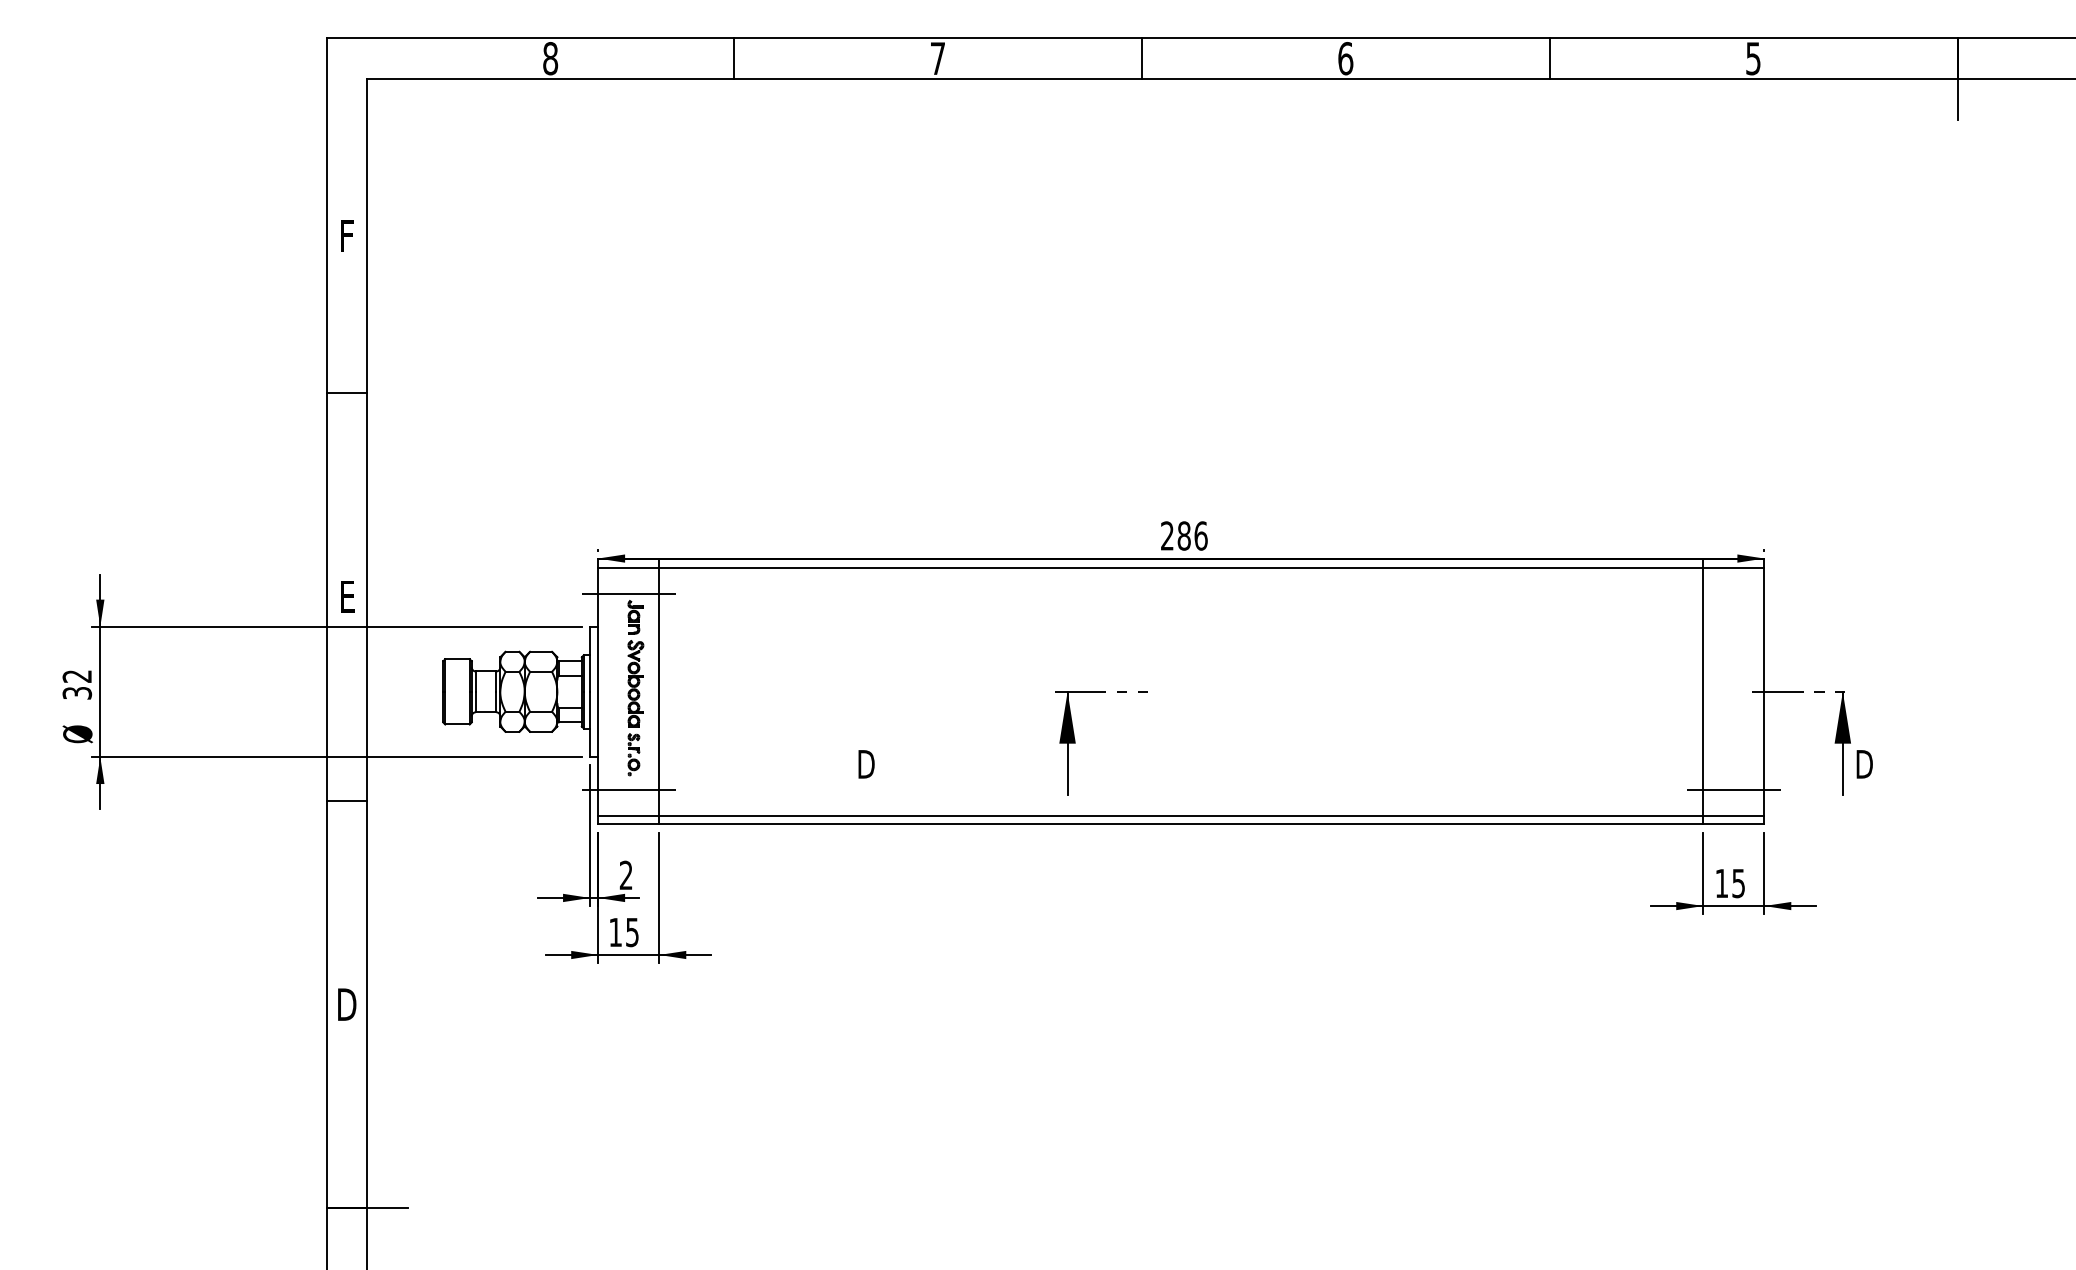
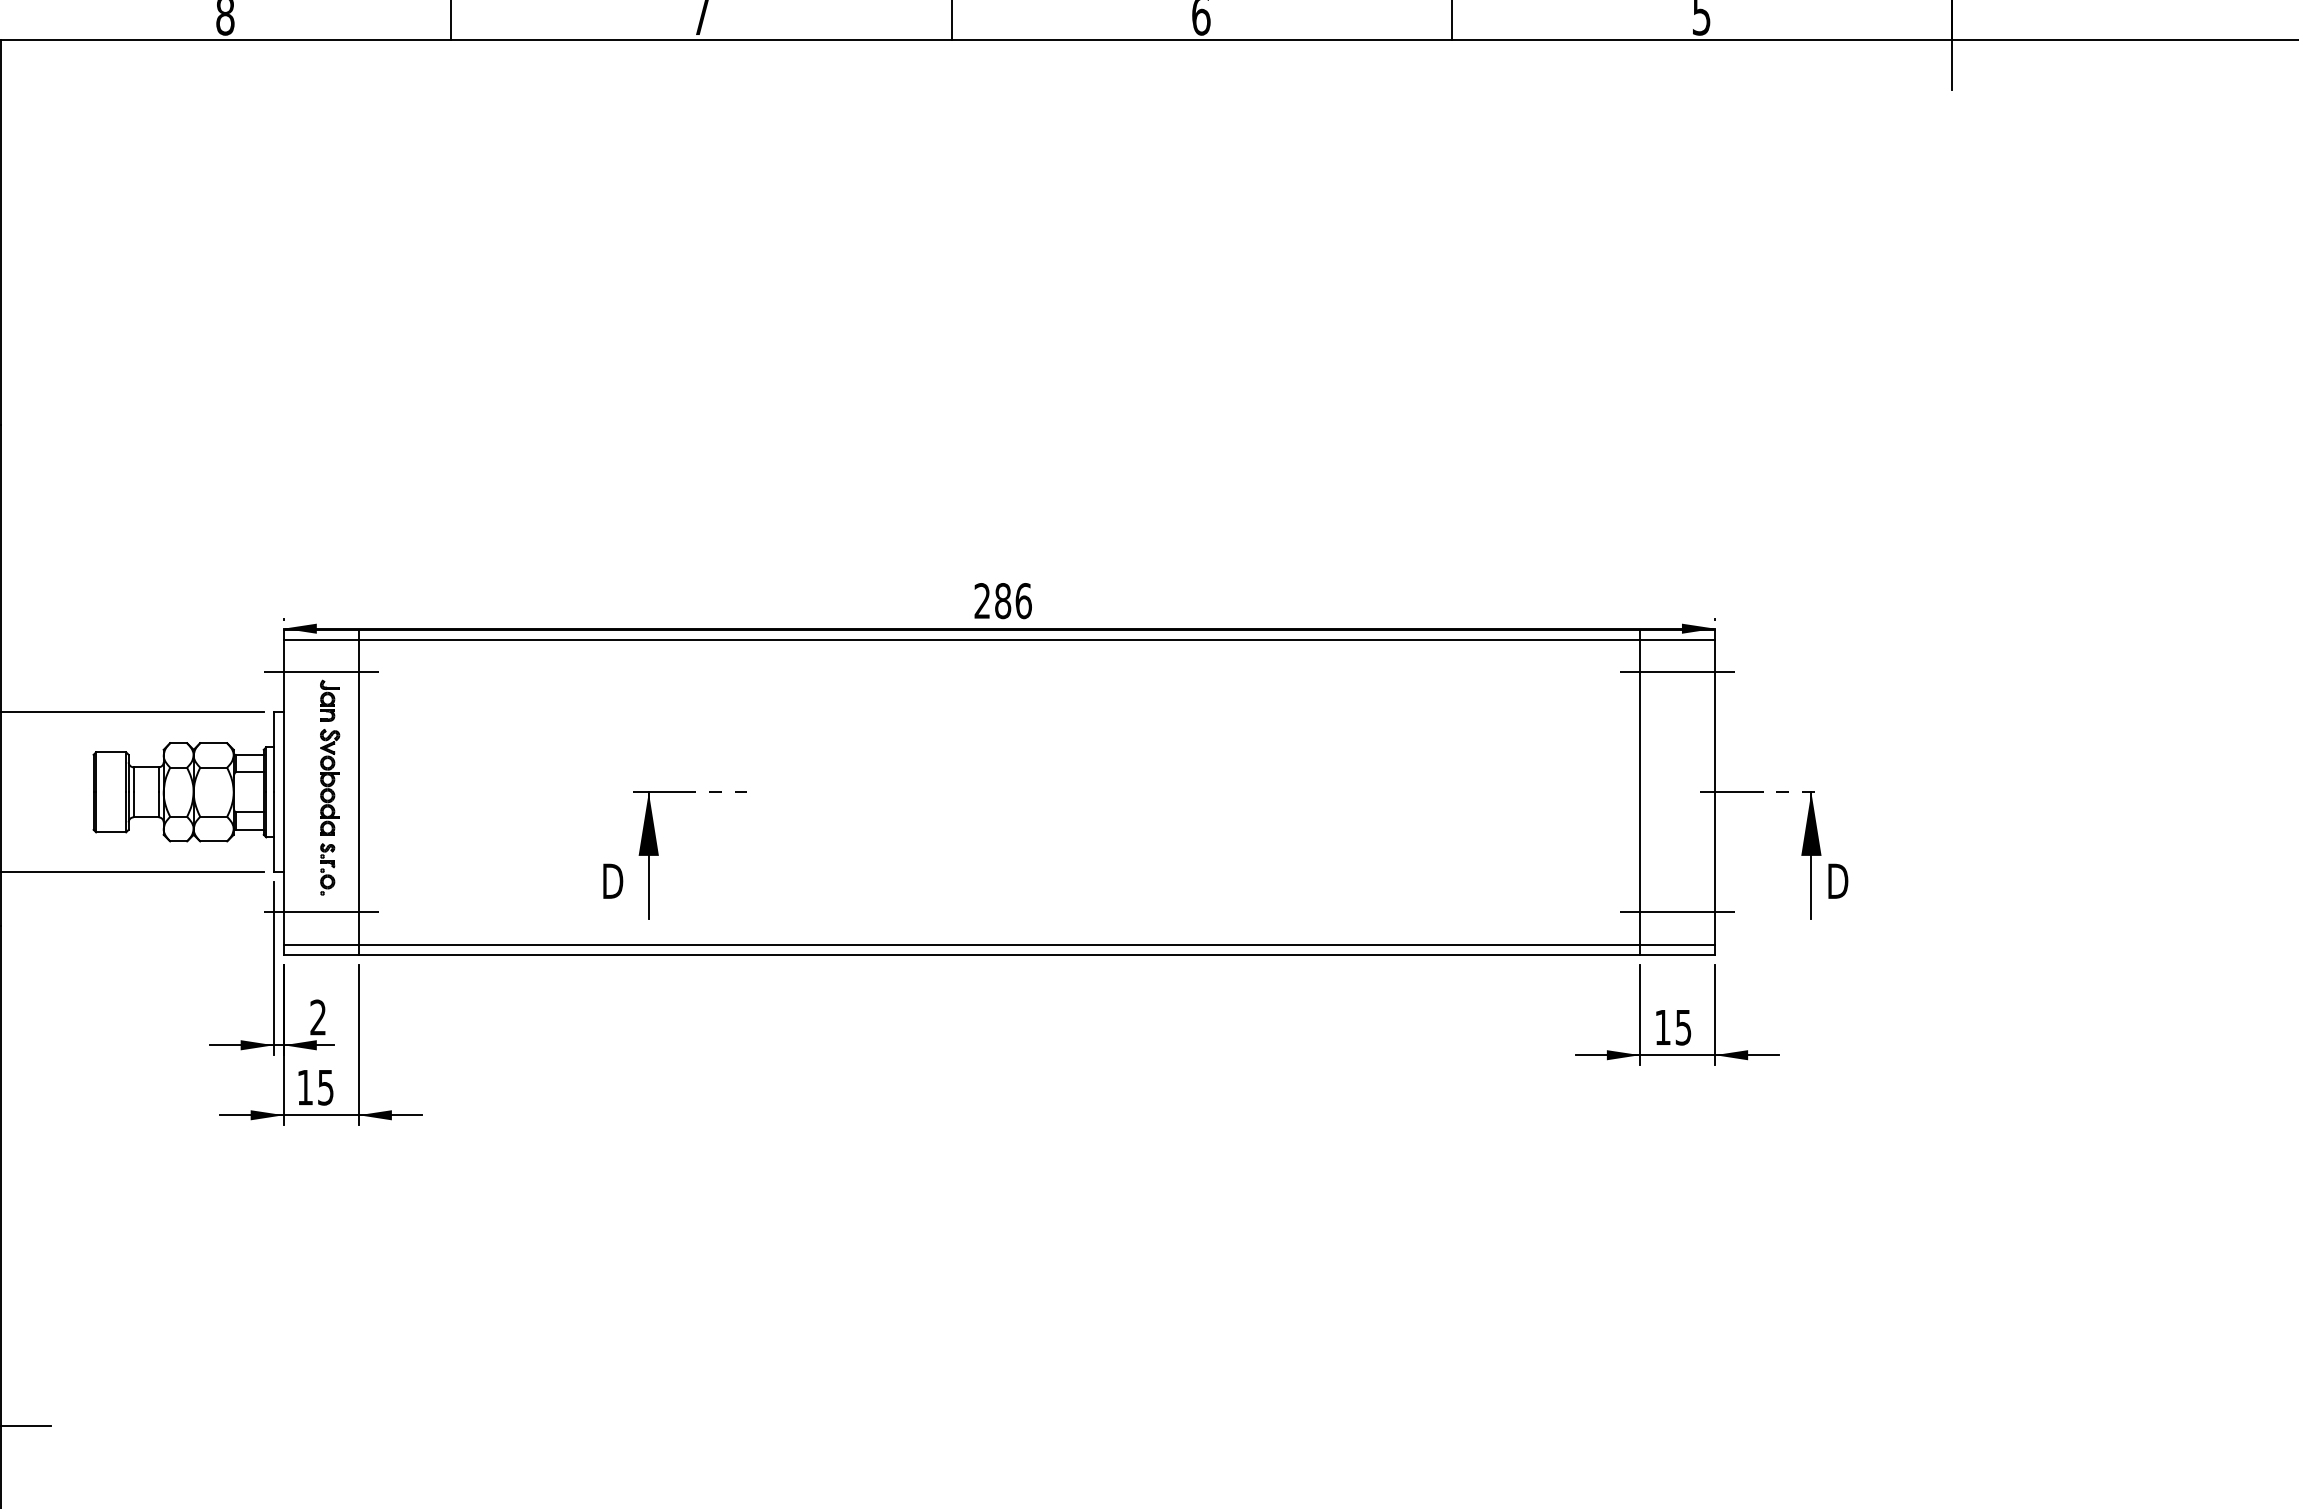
line: (1733, 594) -> (1677, 672), added
part: (1075, 743) -> (658, 855), moved

